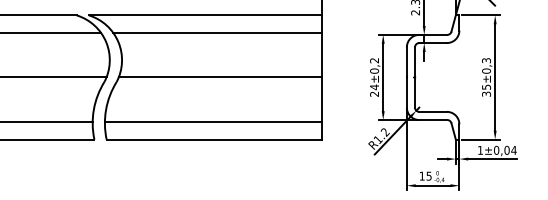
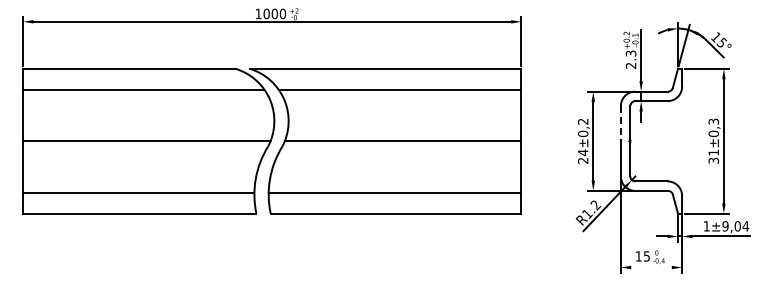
line: (406, 62) -> (620, 123), solid -> dashed
text: (486, 87) -> (713, 152), 35±0,3 -> 31±0,3
text: (496, 150) -> (725, 226), 1±0,04 -> 1±9,04
line: (433, 185) -> (651, 267), removed

